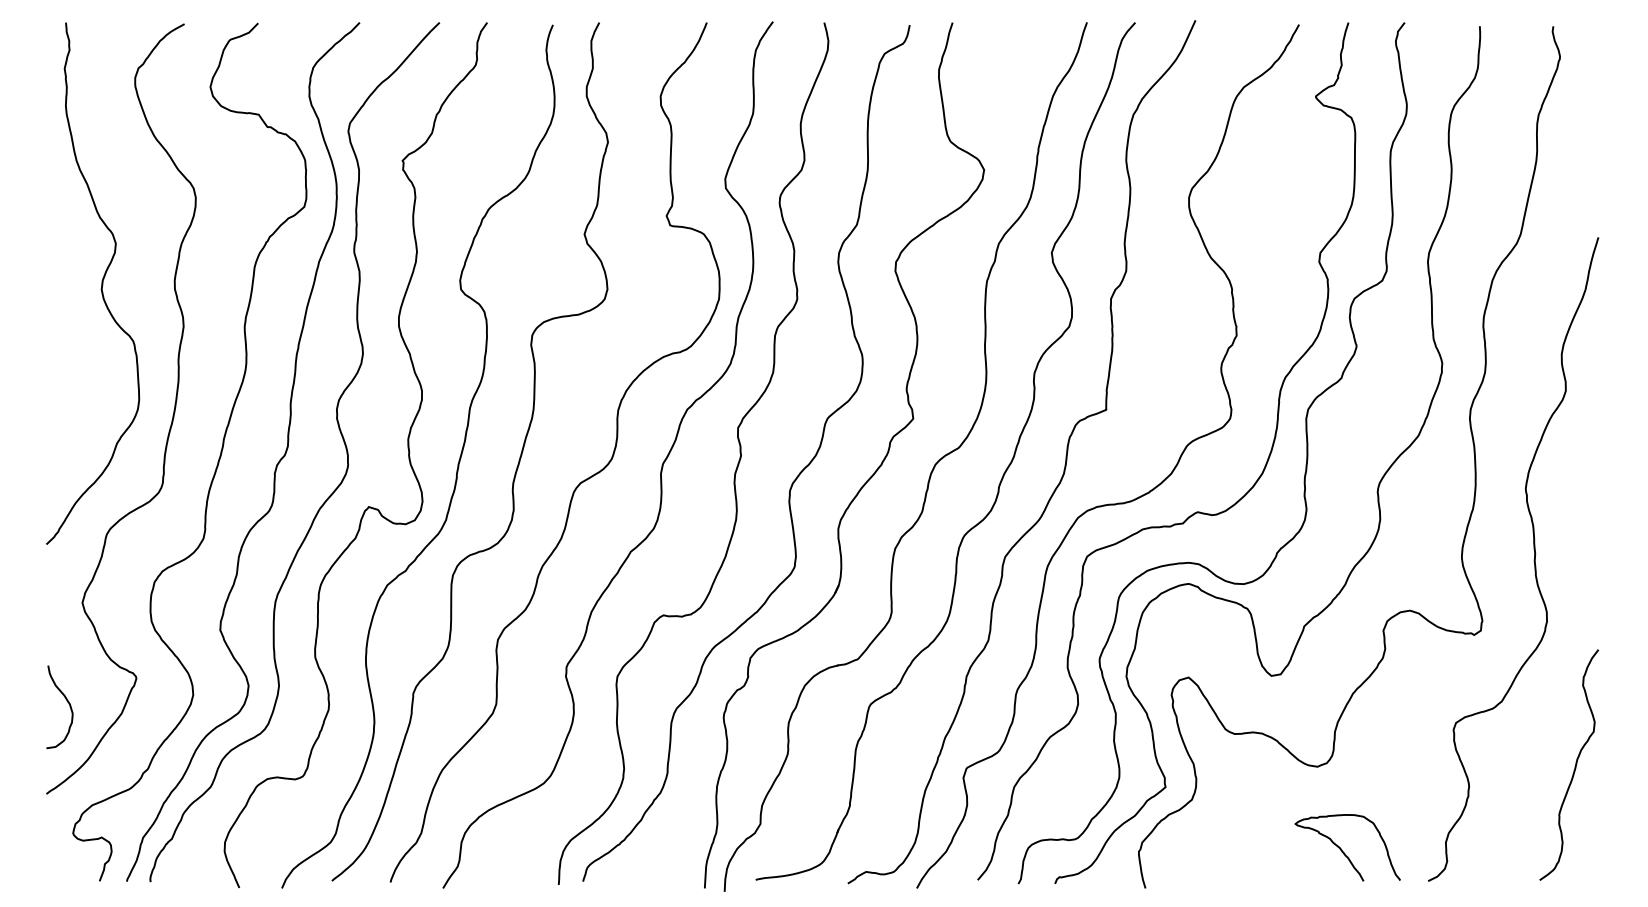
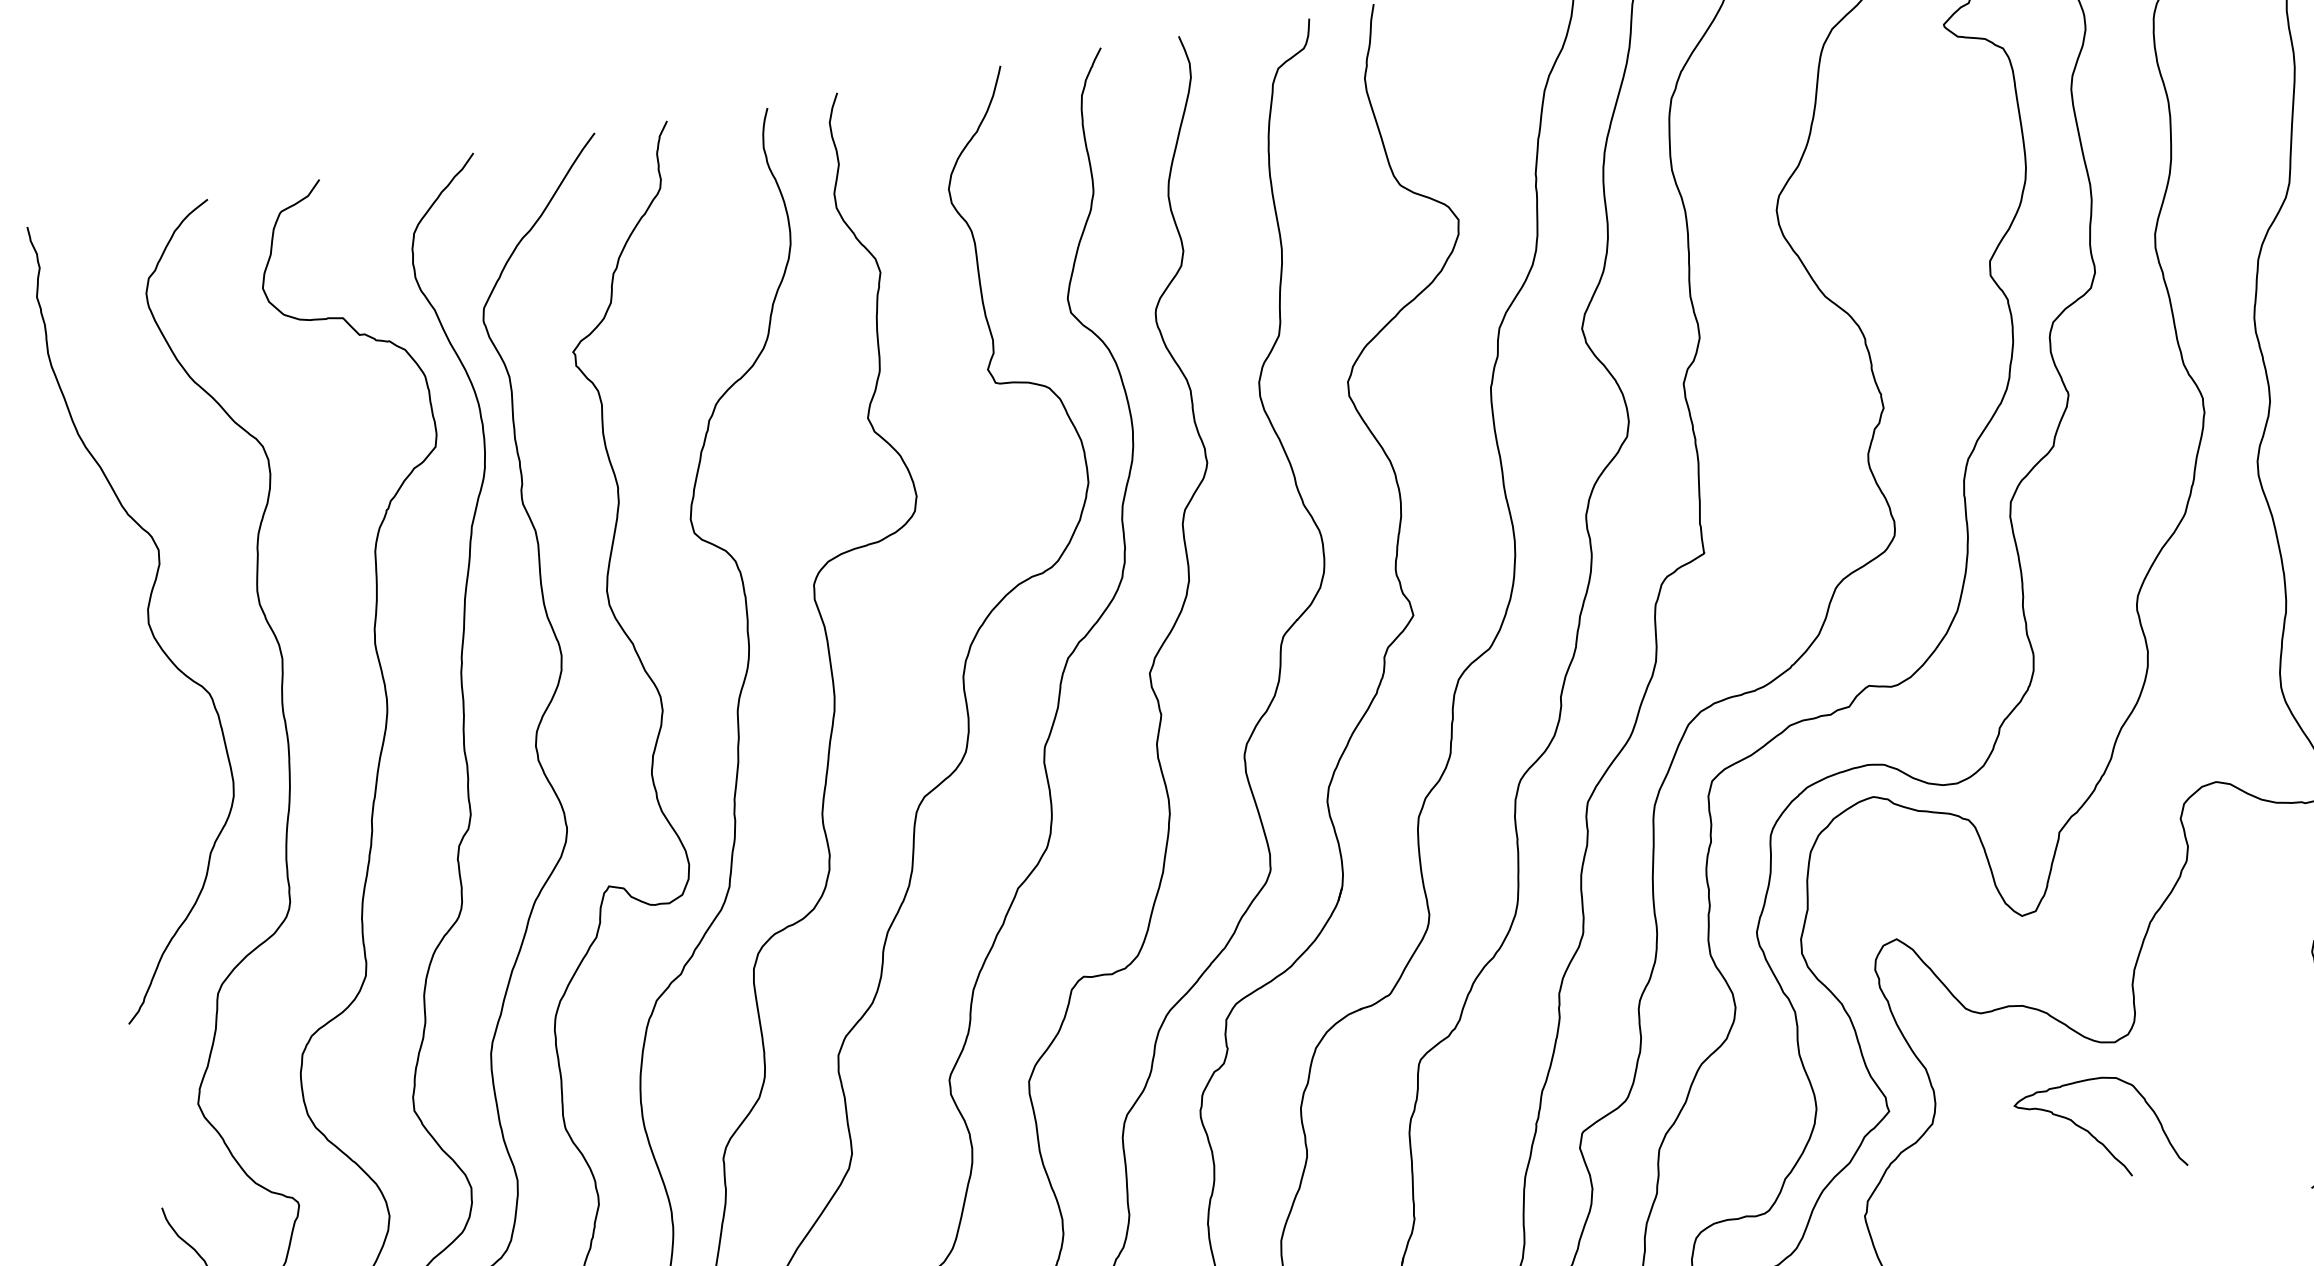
curve: (1342, 849) -> (2092, 1132), moved

